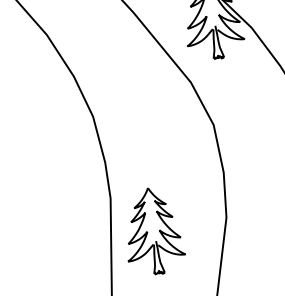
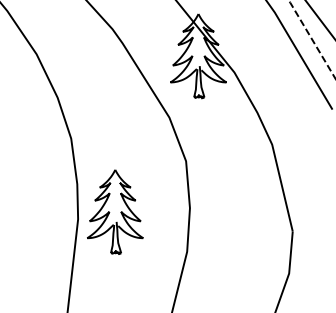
part: (153, 230) -> (115, 211), moved

